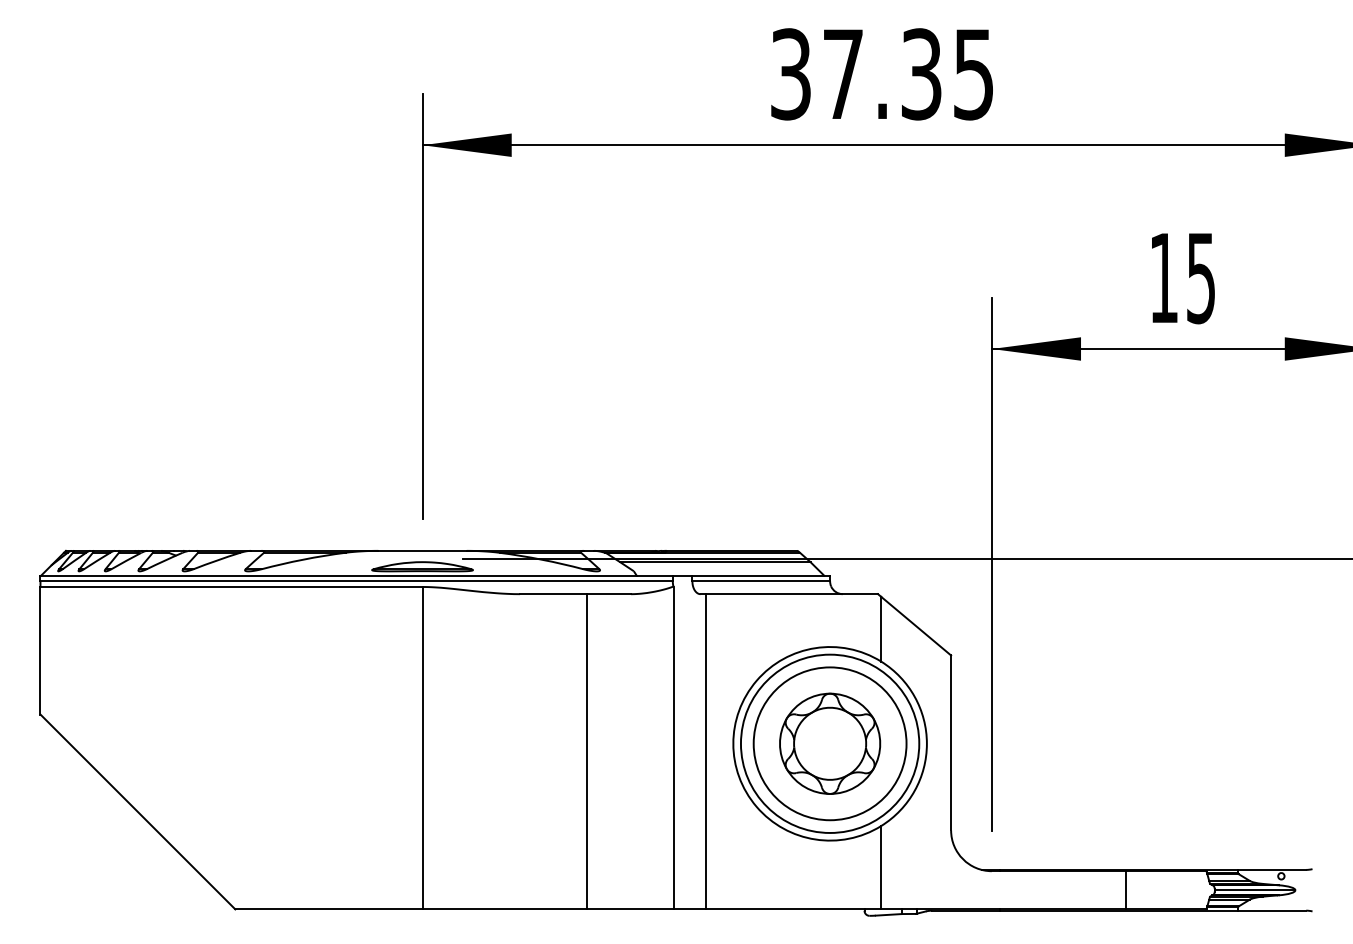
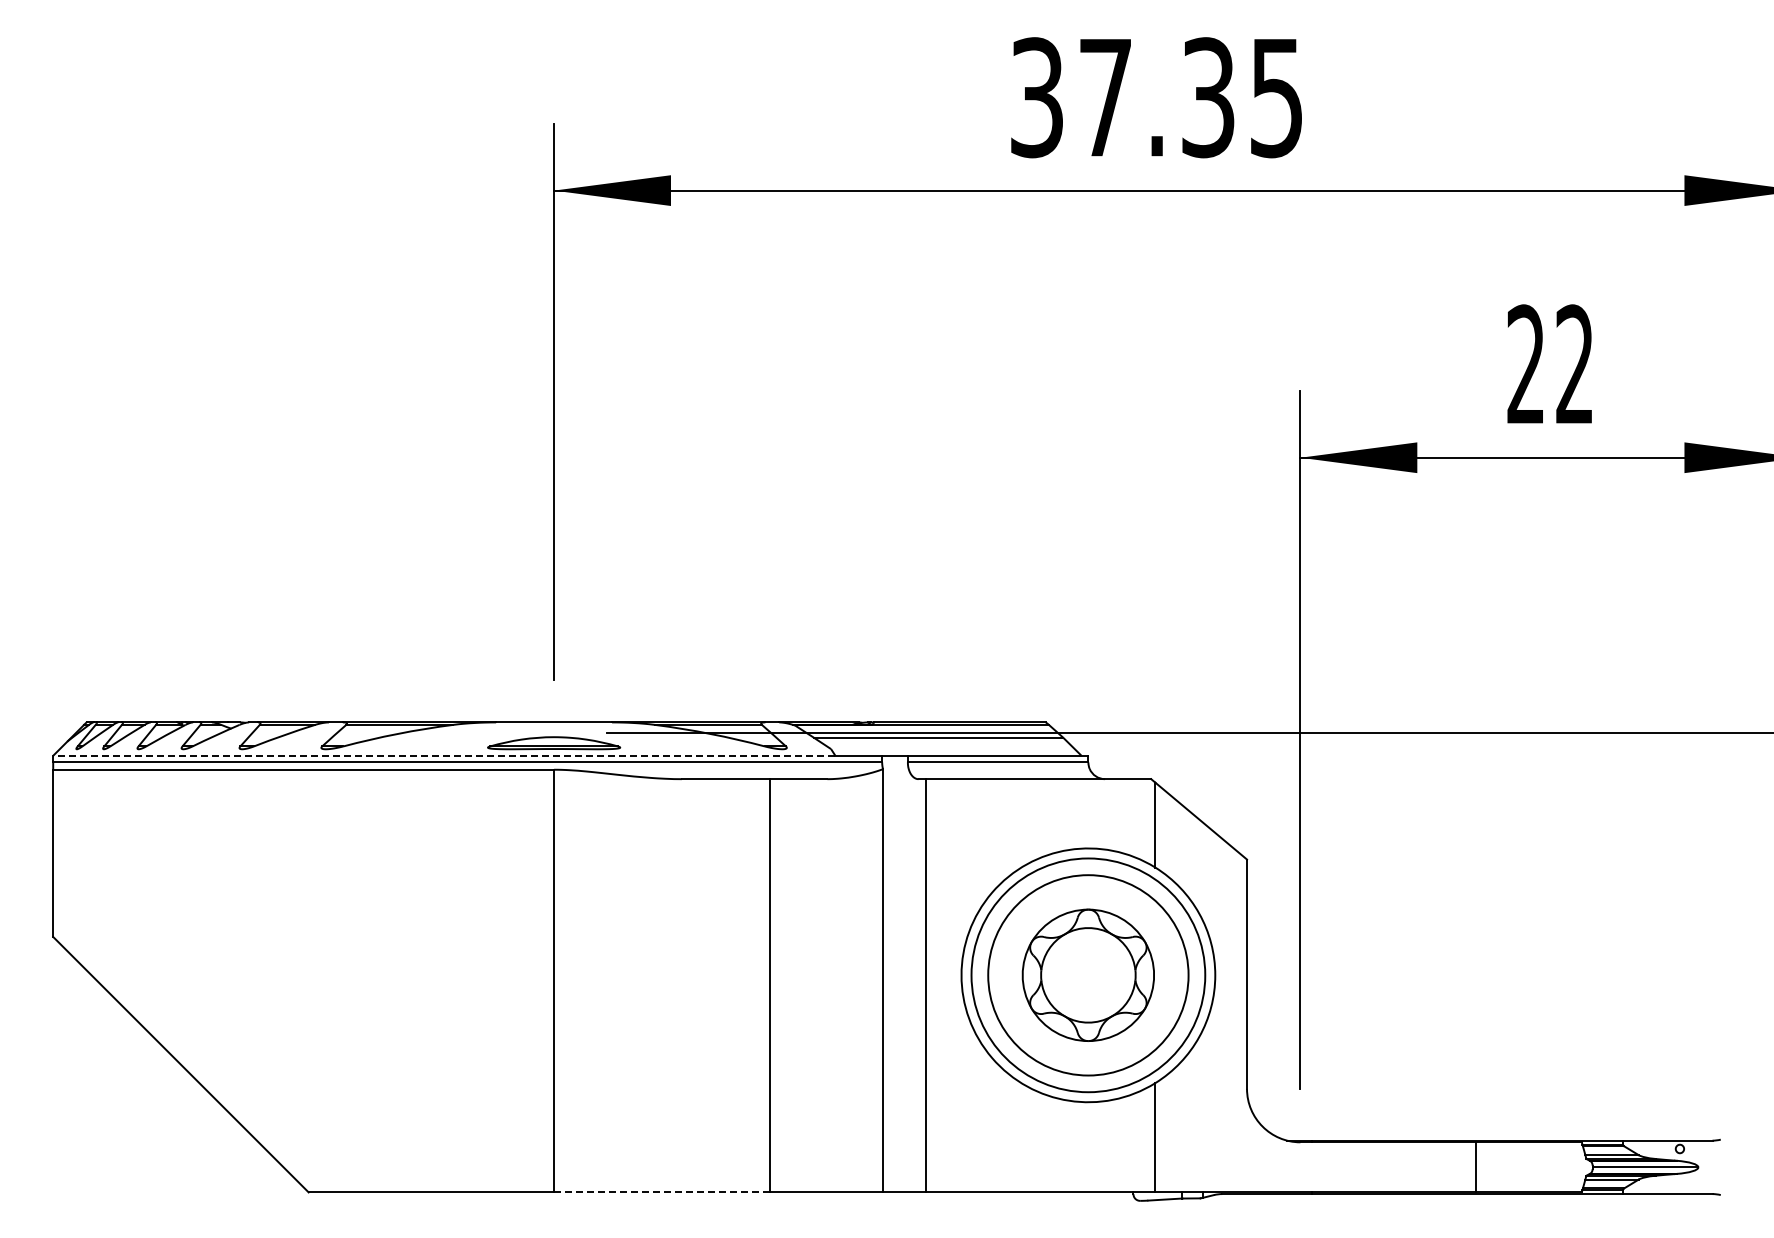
text: (1181, 277) -> (1549, 364), 15 -> 22
line: (338, 576) -> (443, 755), solid -> dashed
line: (504, 909) -> (661, 1192), solid -> dashed

